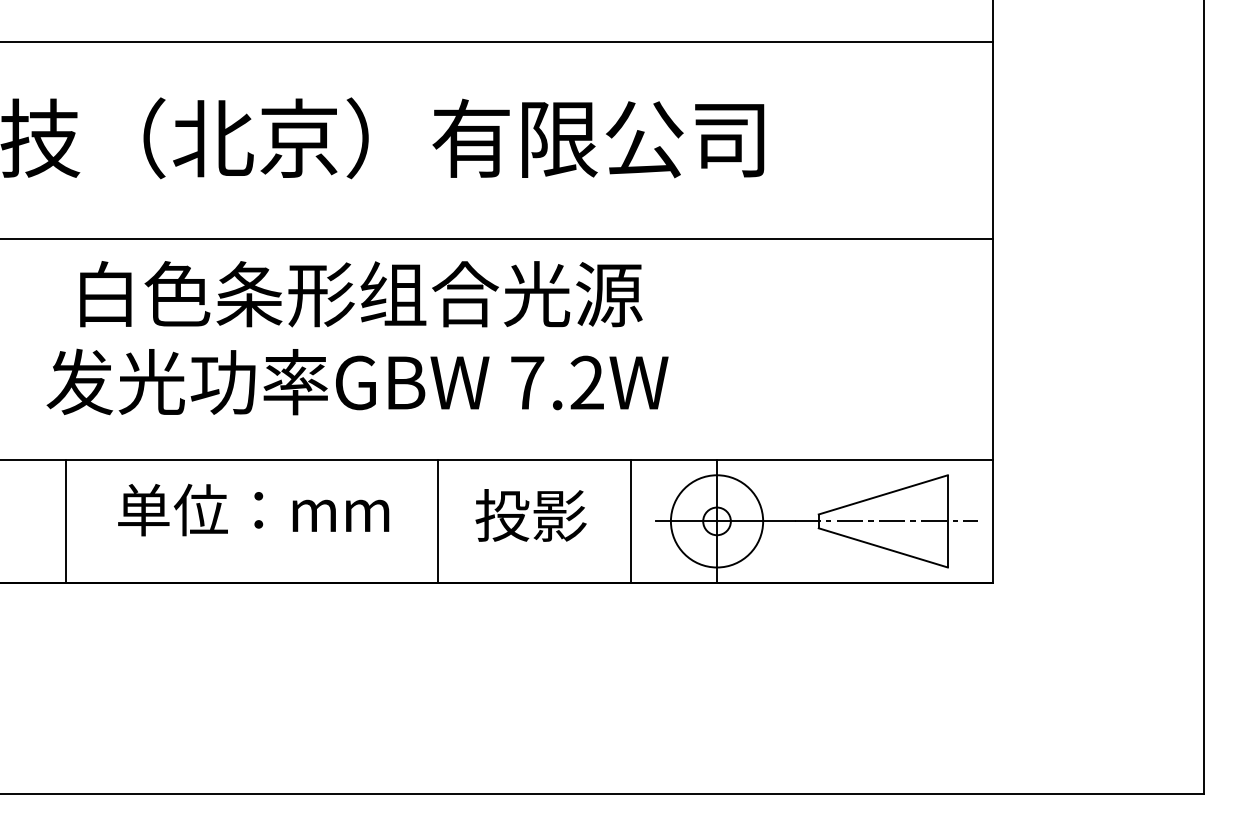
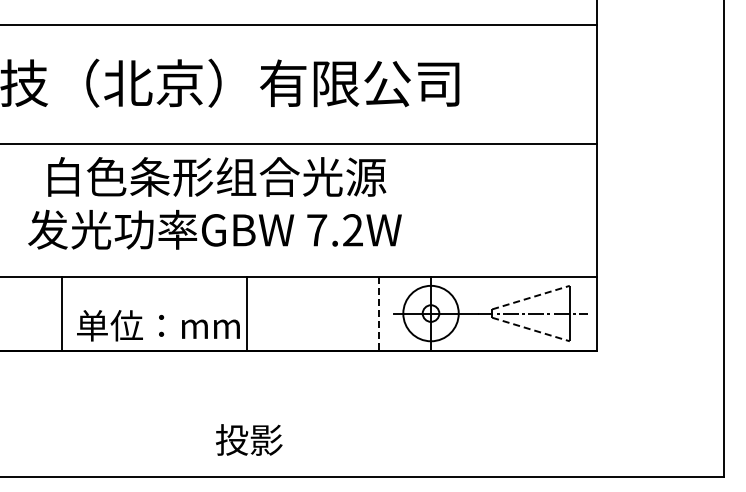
line: (884, 494) -> (531, 297), solid -> dashed
text: (253, 509) -> (158, 325), moved
text: (531, 514) -> (249, 439), moved
line: (65, 521) -> (61, 313), moved
line: (438, 521) -> (247, 313), moved
line: (631, 522) -> (379, 314), solid -> dashed
line: (884, 547) -> (531, 329), solid -> dashed

